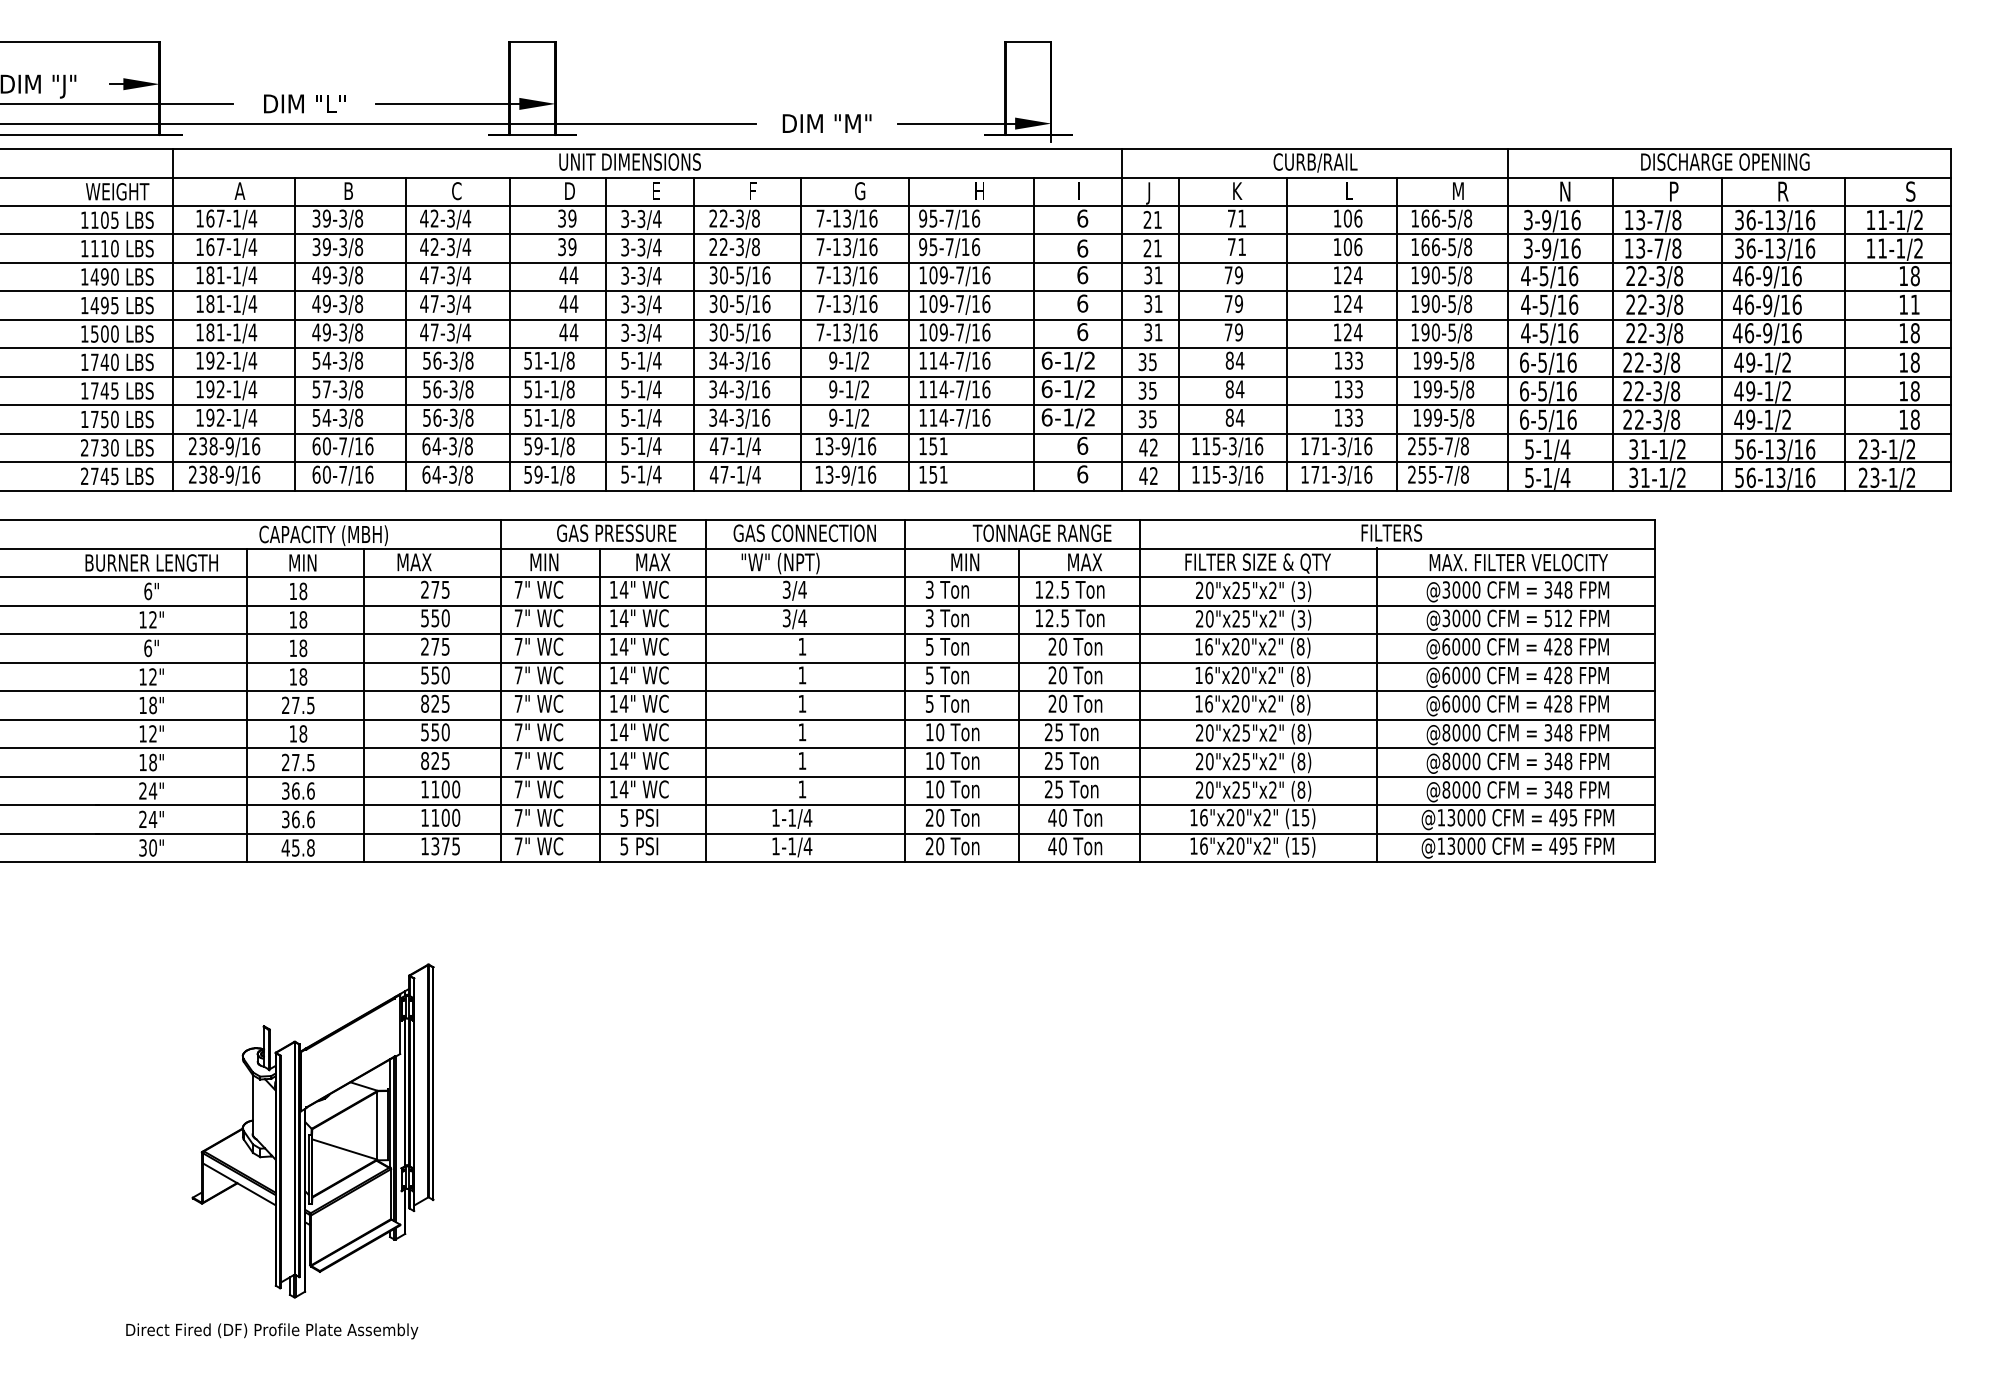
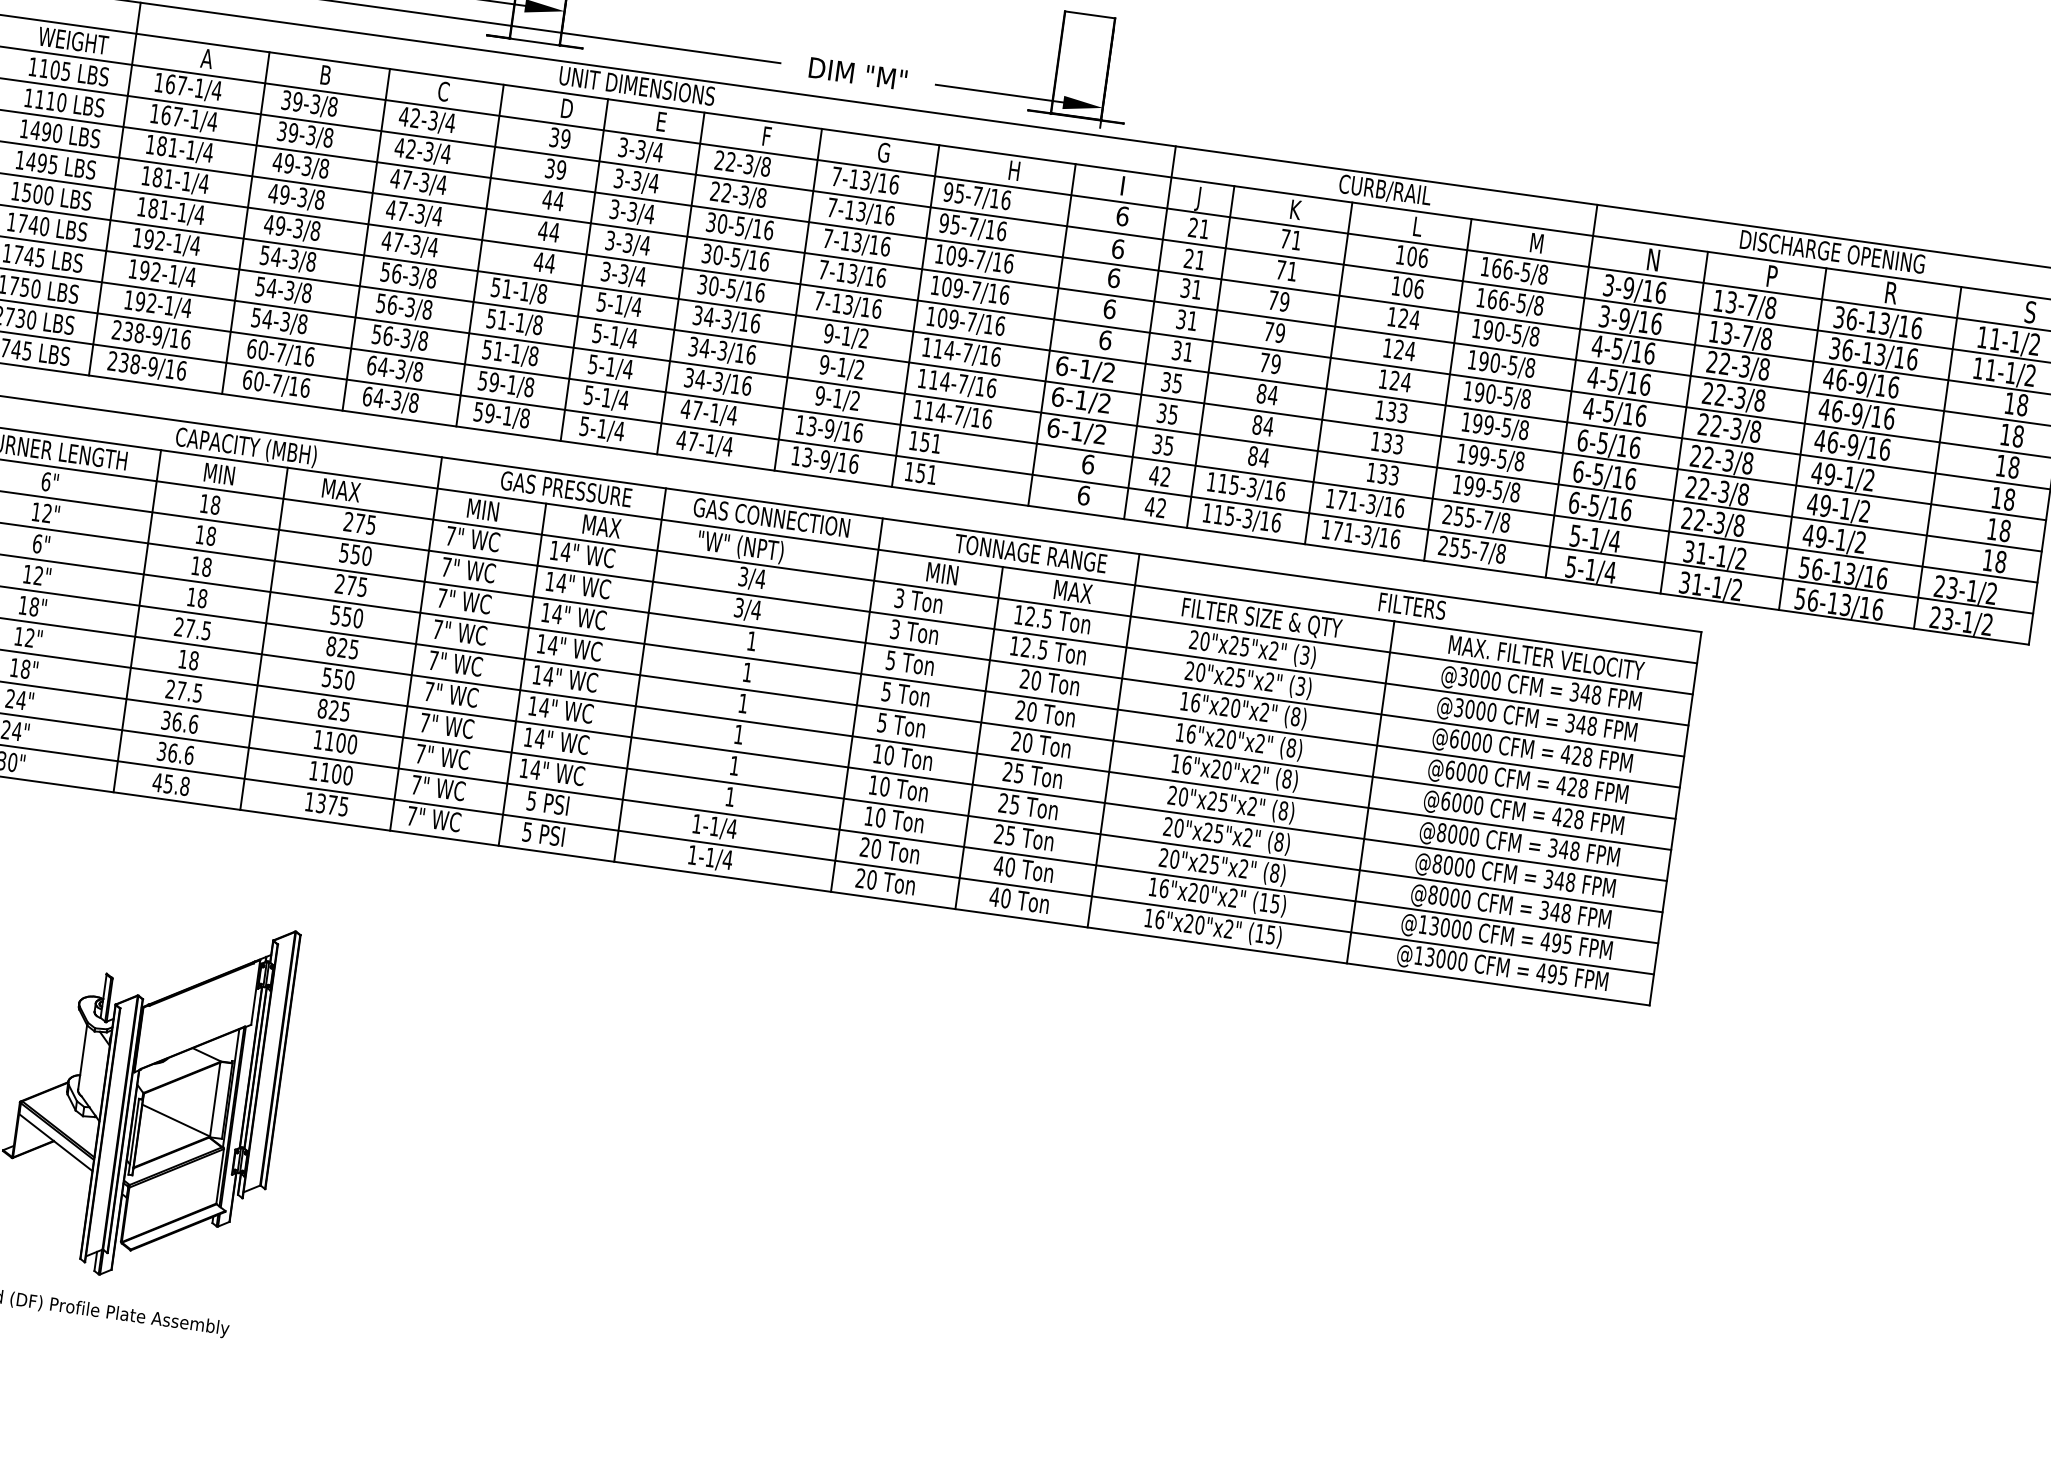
text: (1914, 304) -> (2017, 436), 11 -> 18
text: (326, 389) -> (271, 288), 57-3/8 -> 54-3/8
text: (1558, 618) -> (1581, 724), 512 -> 348

